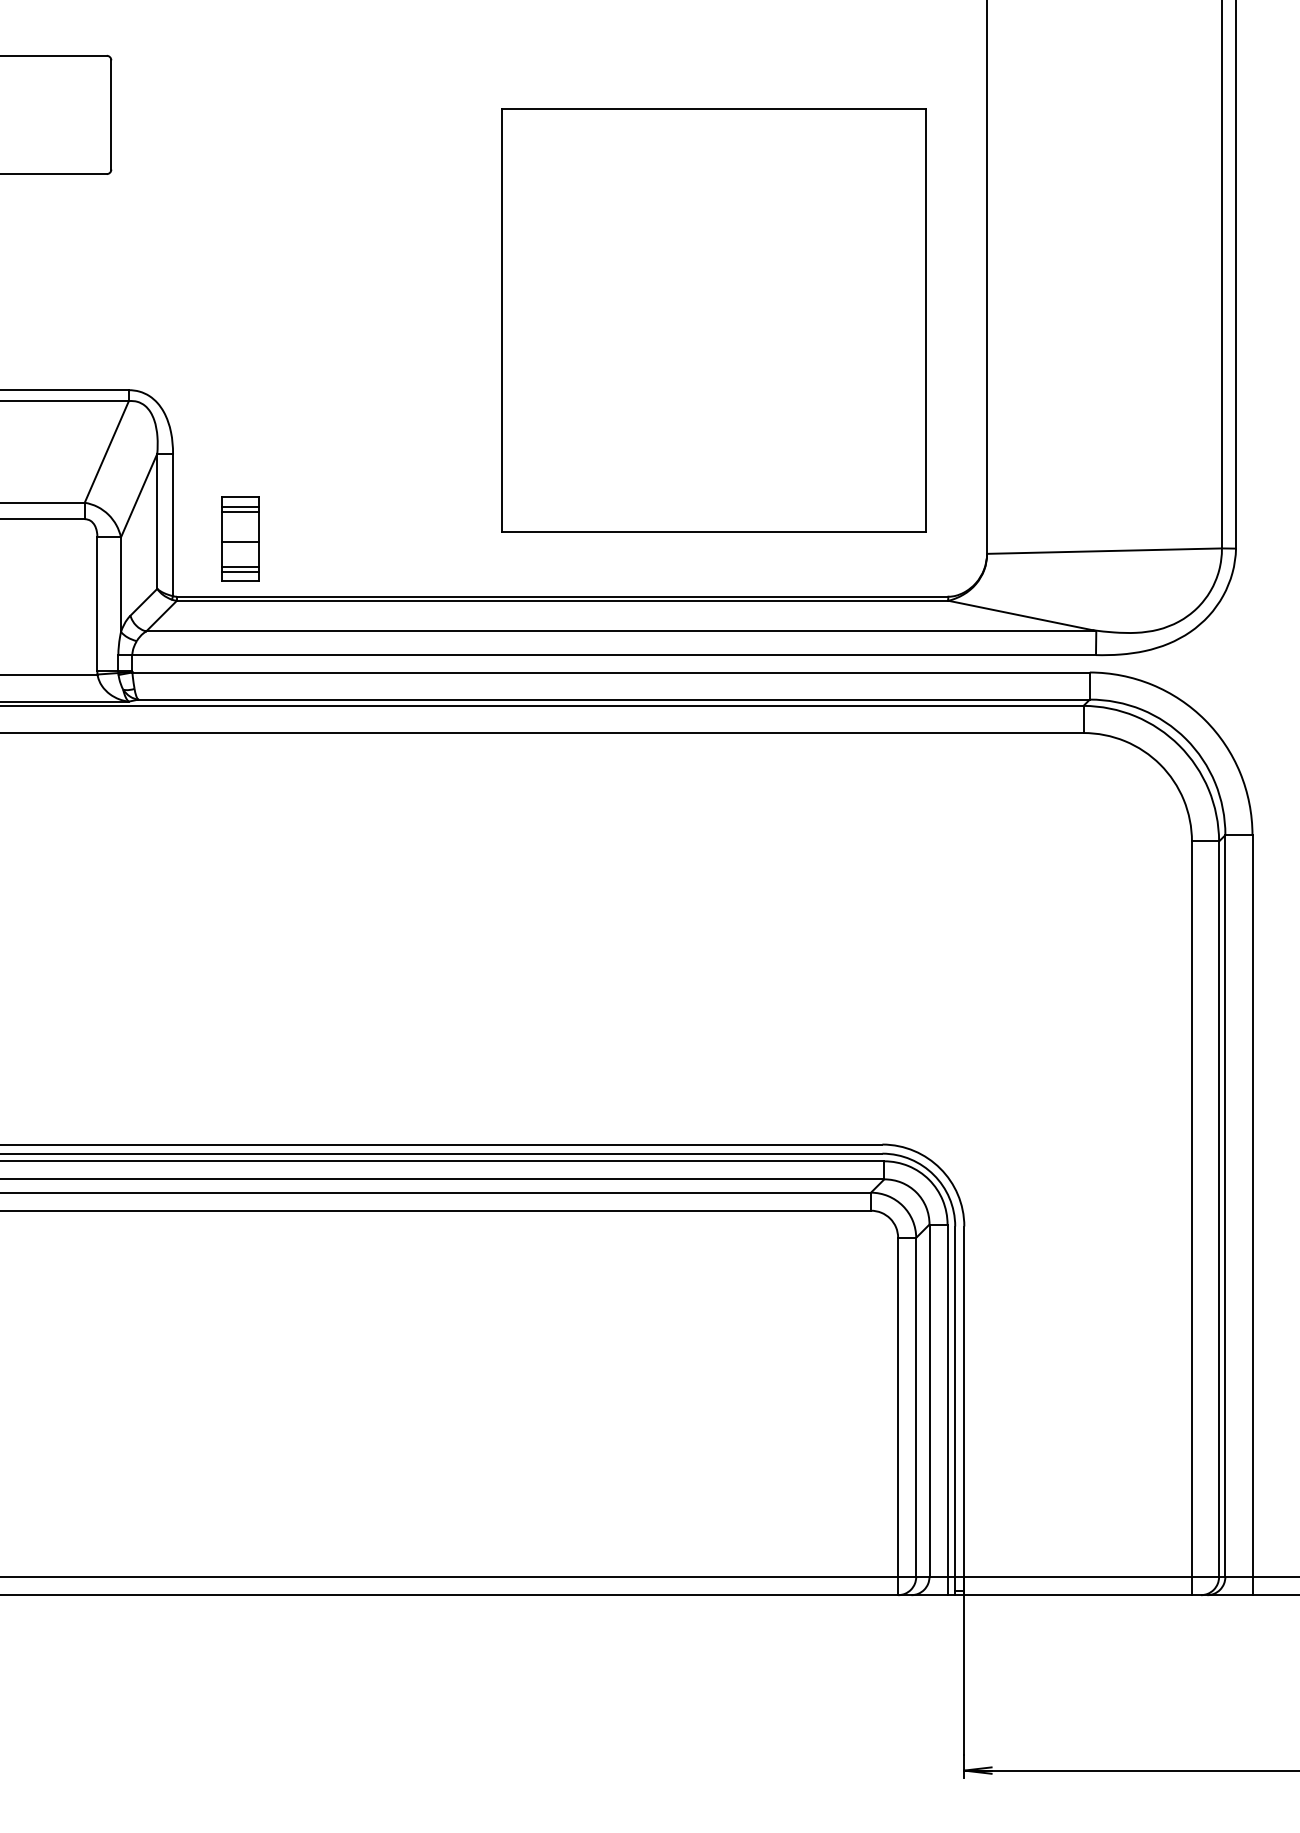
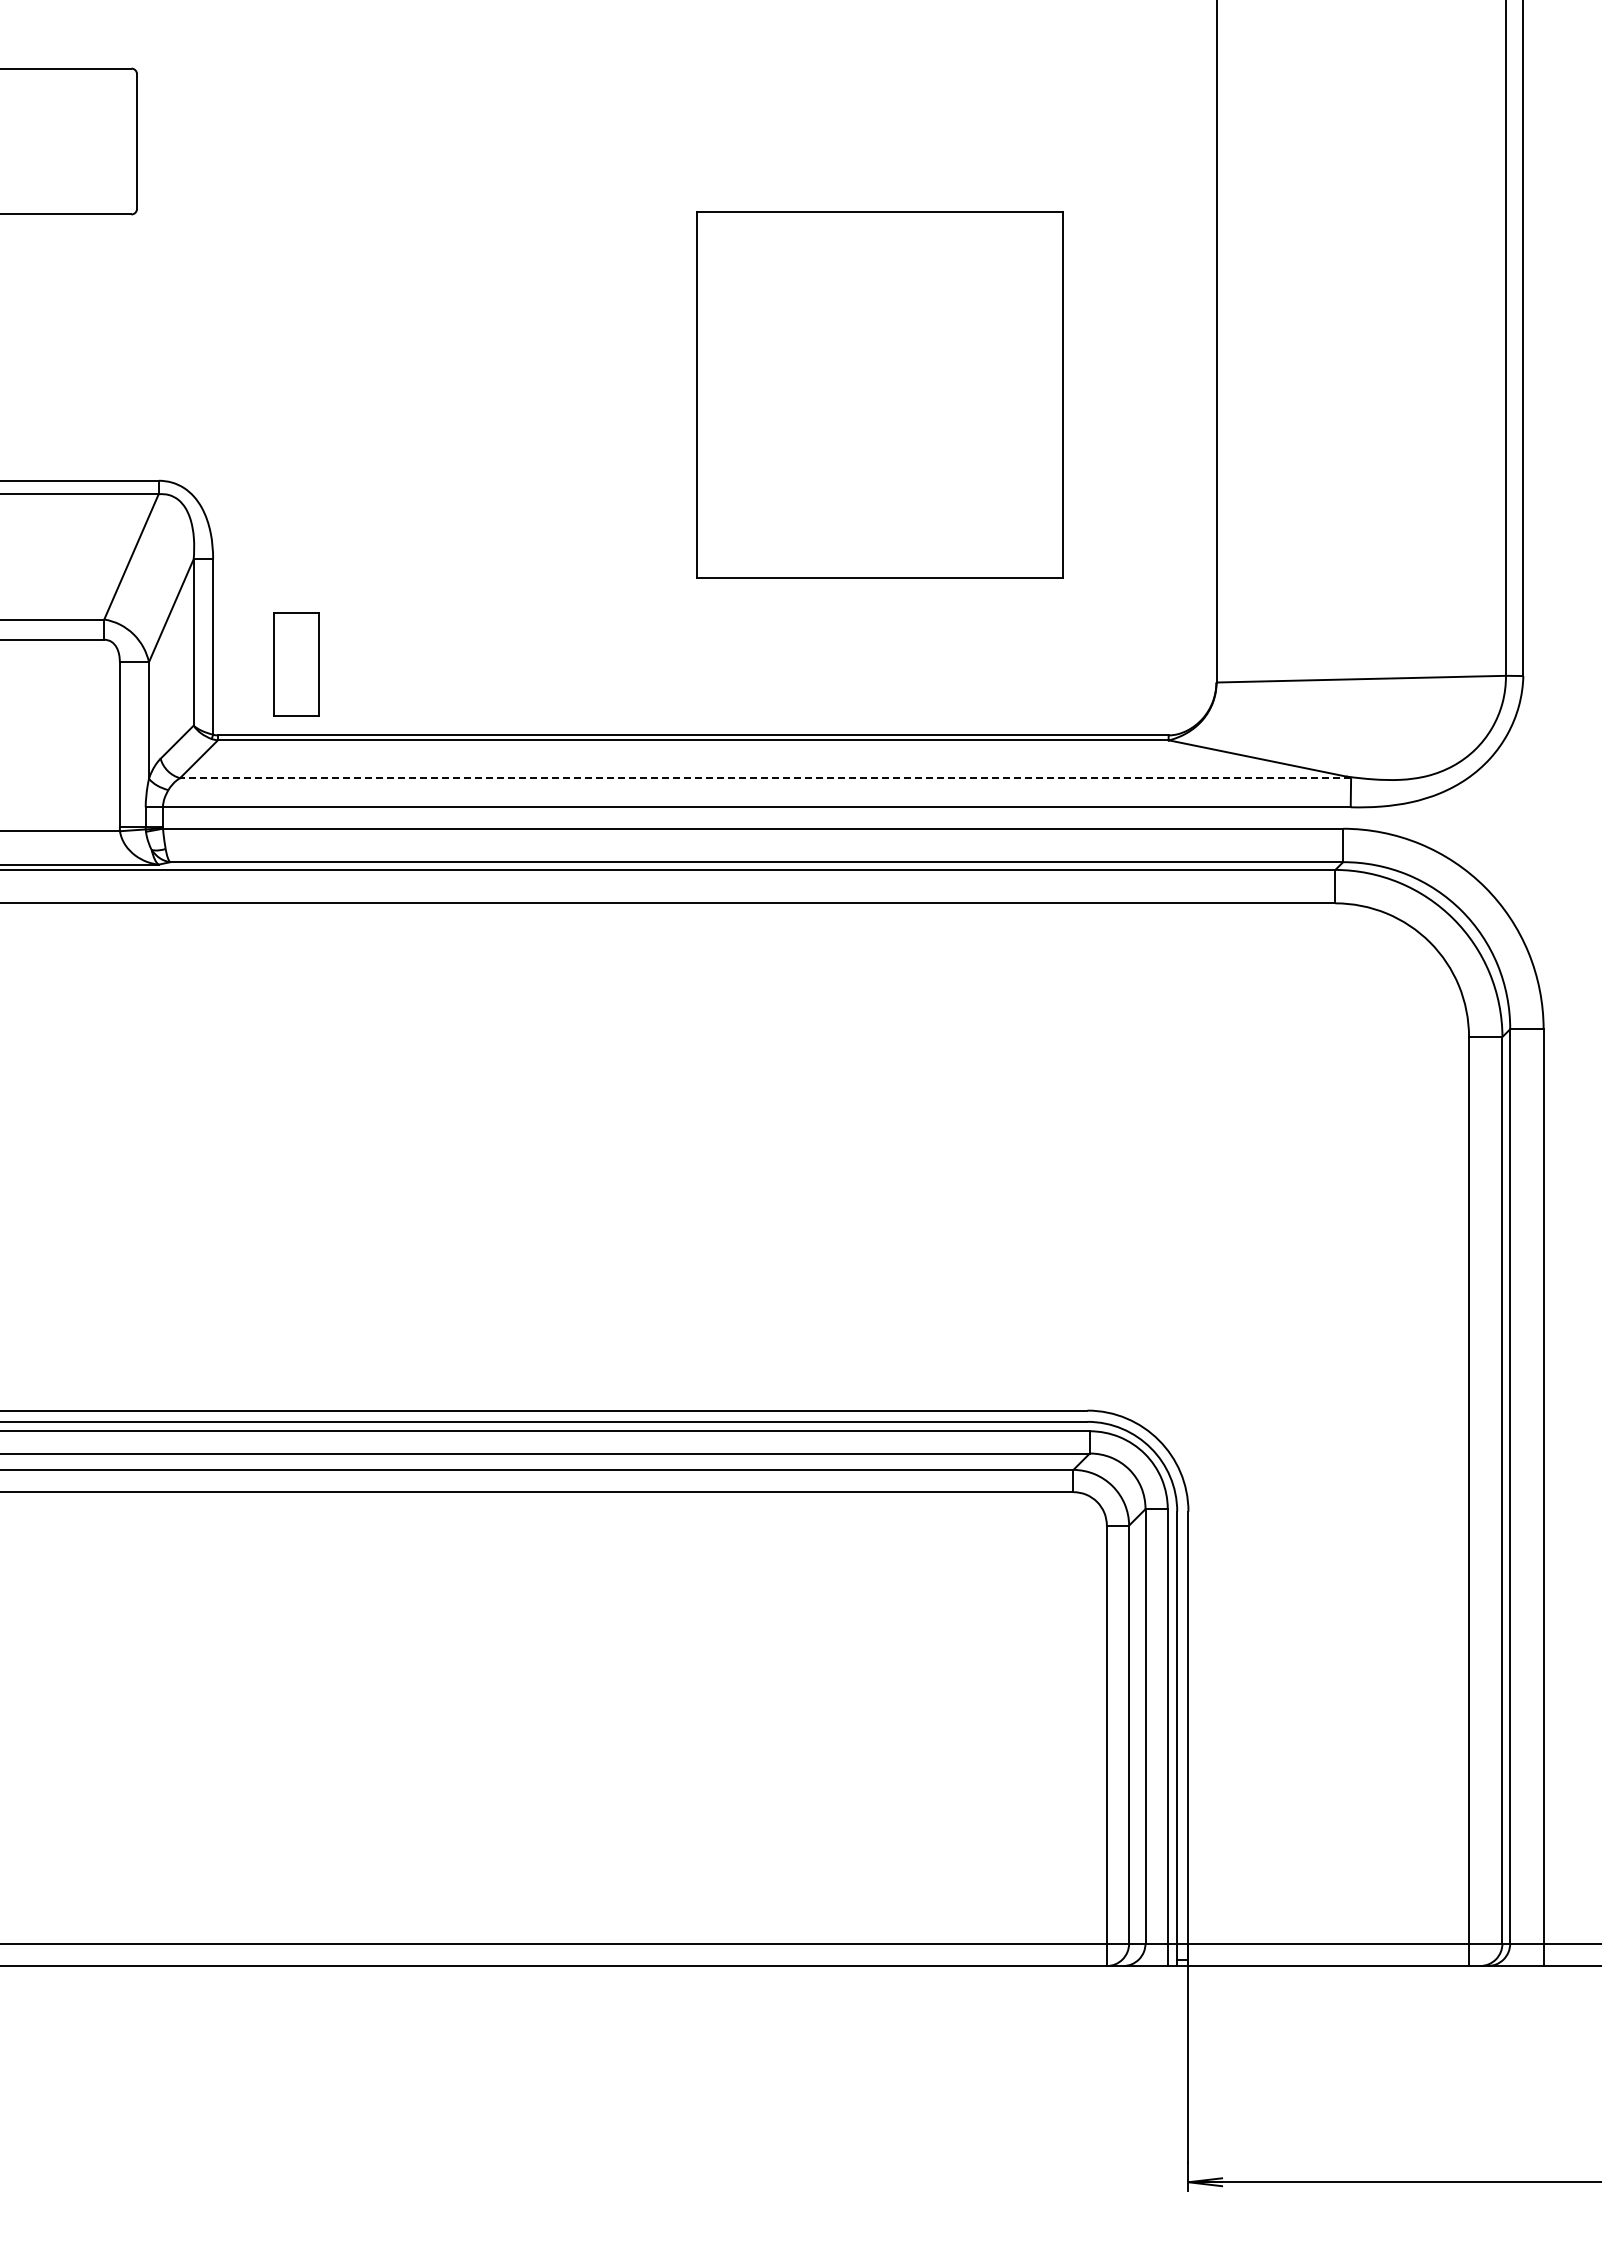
part: (713, 320) -> (879, 394), size x0.7
line: (239, 506) -> (295, 624), removed
line: (239, 511) -> (295, 630), removed
line: (239, 541) -> (295, 667), removed
line: (239, 566) -> (295, 698), removed
line: (239, 571) -> (295, 704), removed
line: (621, 631) -> (765, 778), solid -> dashed

